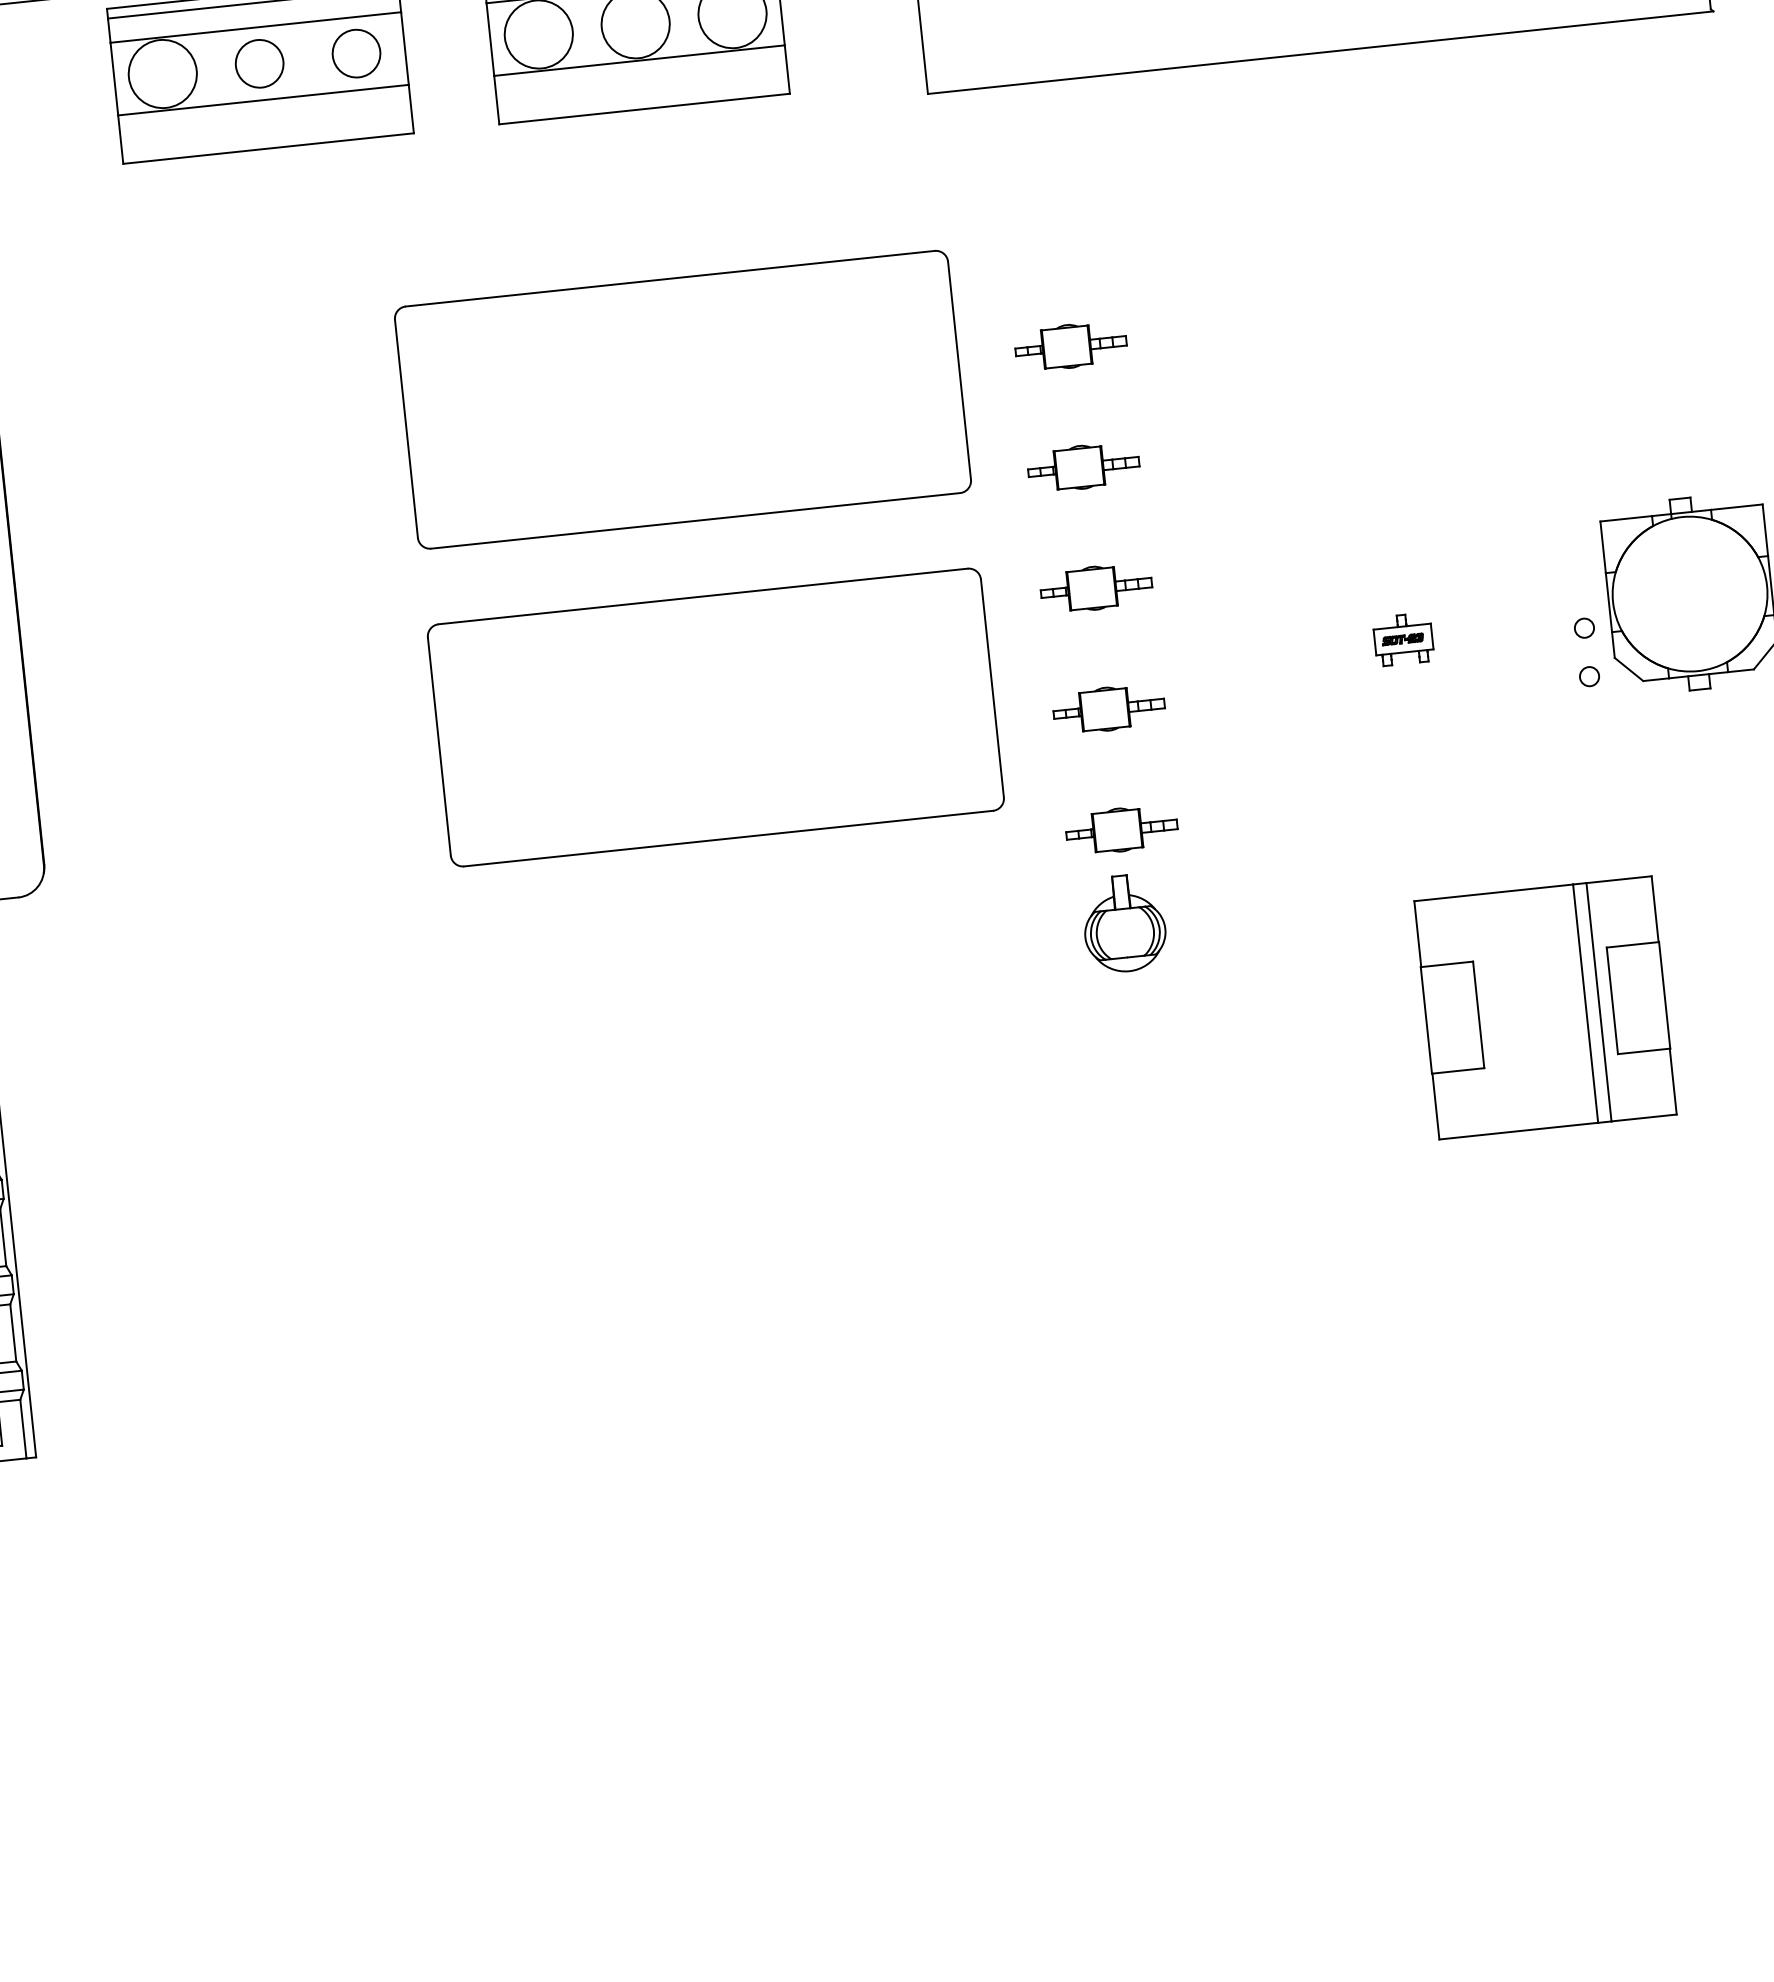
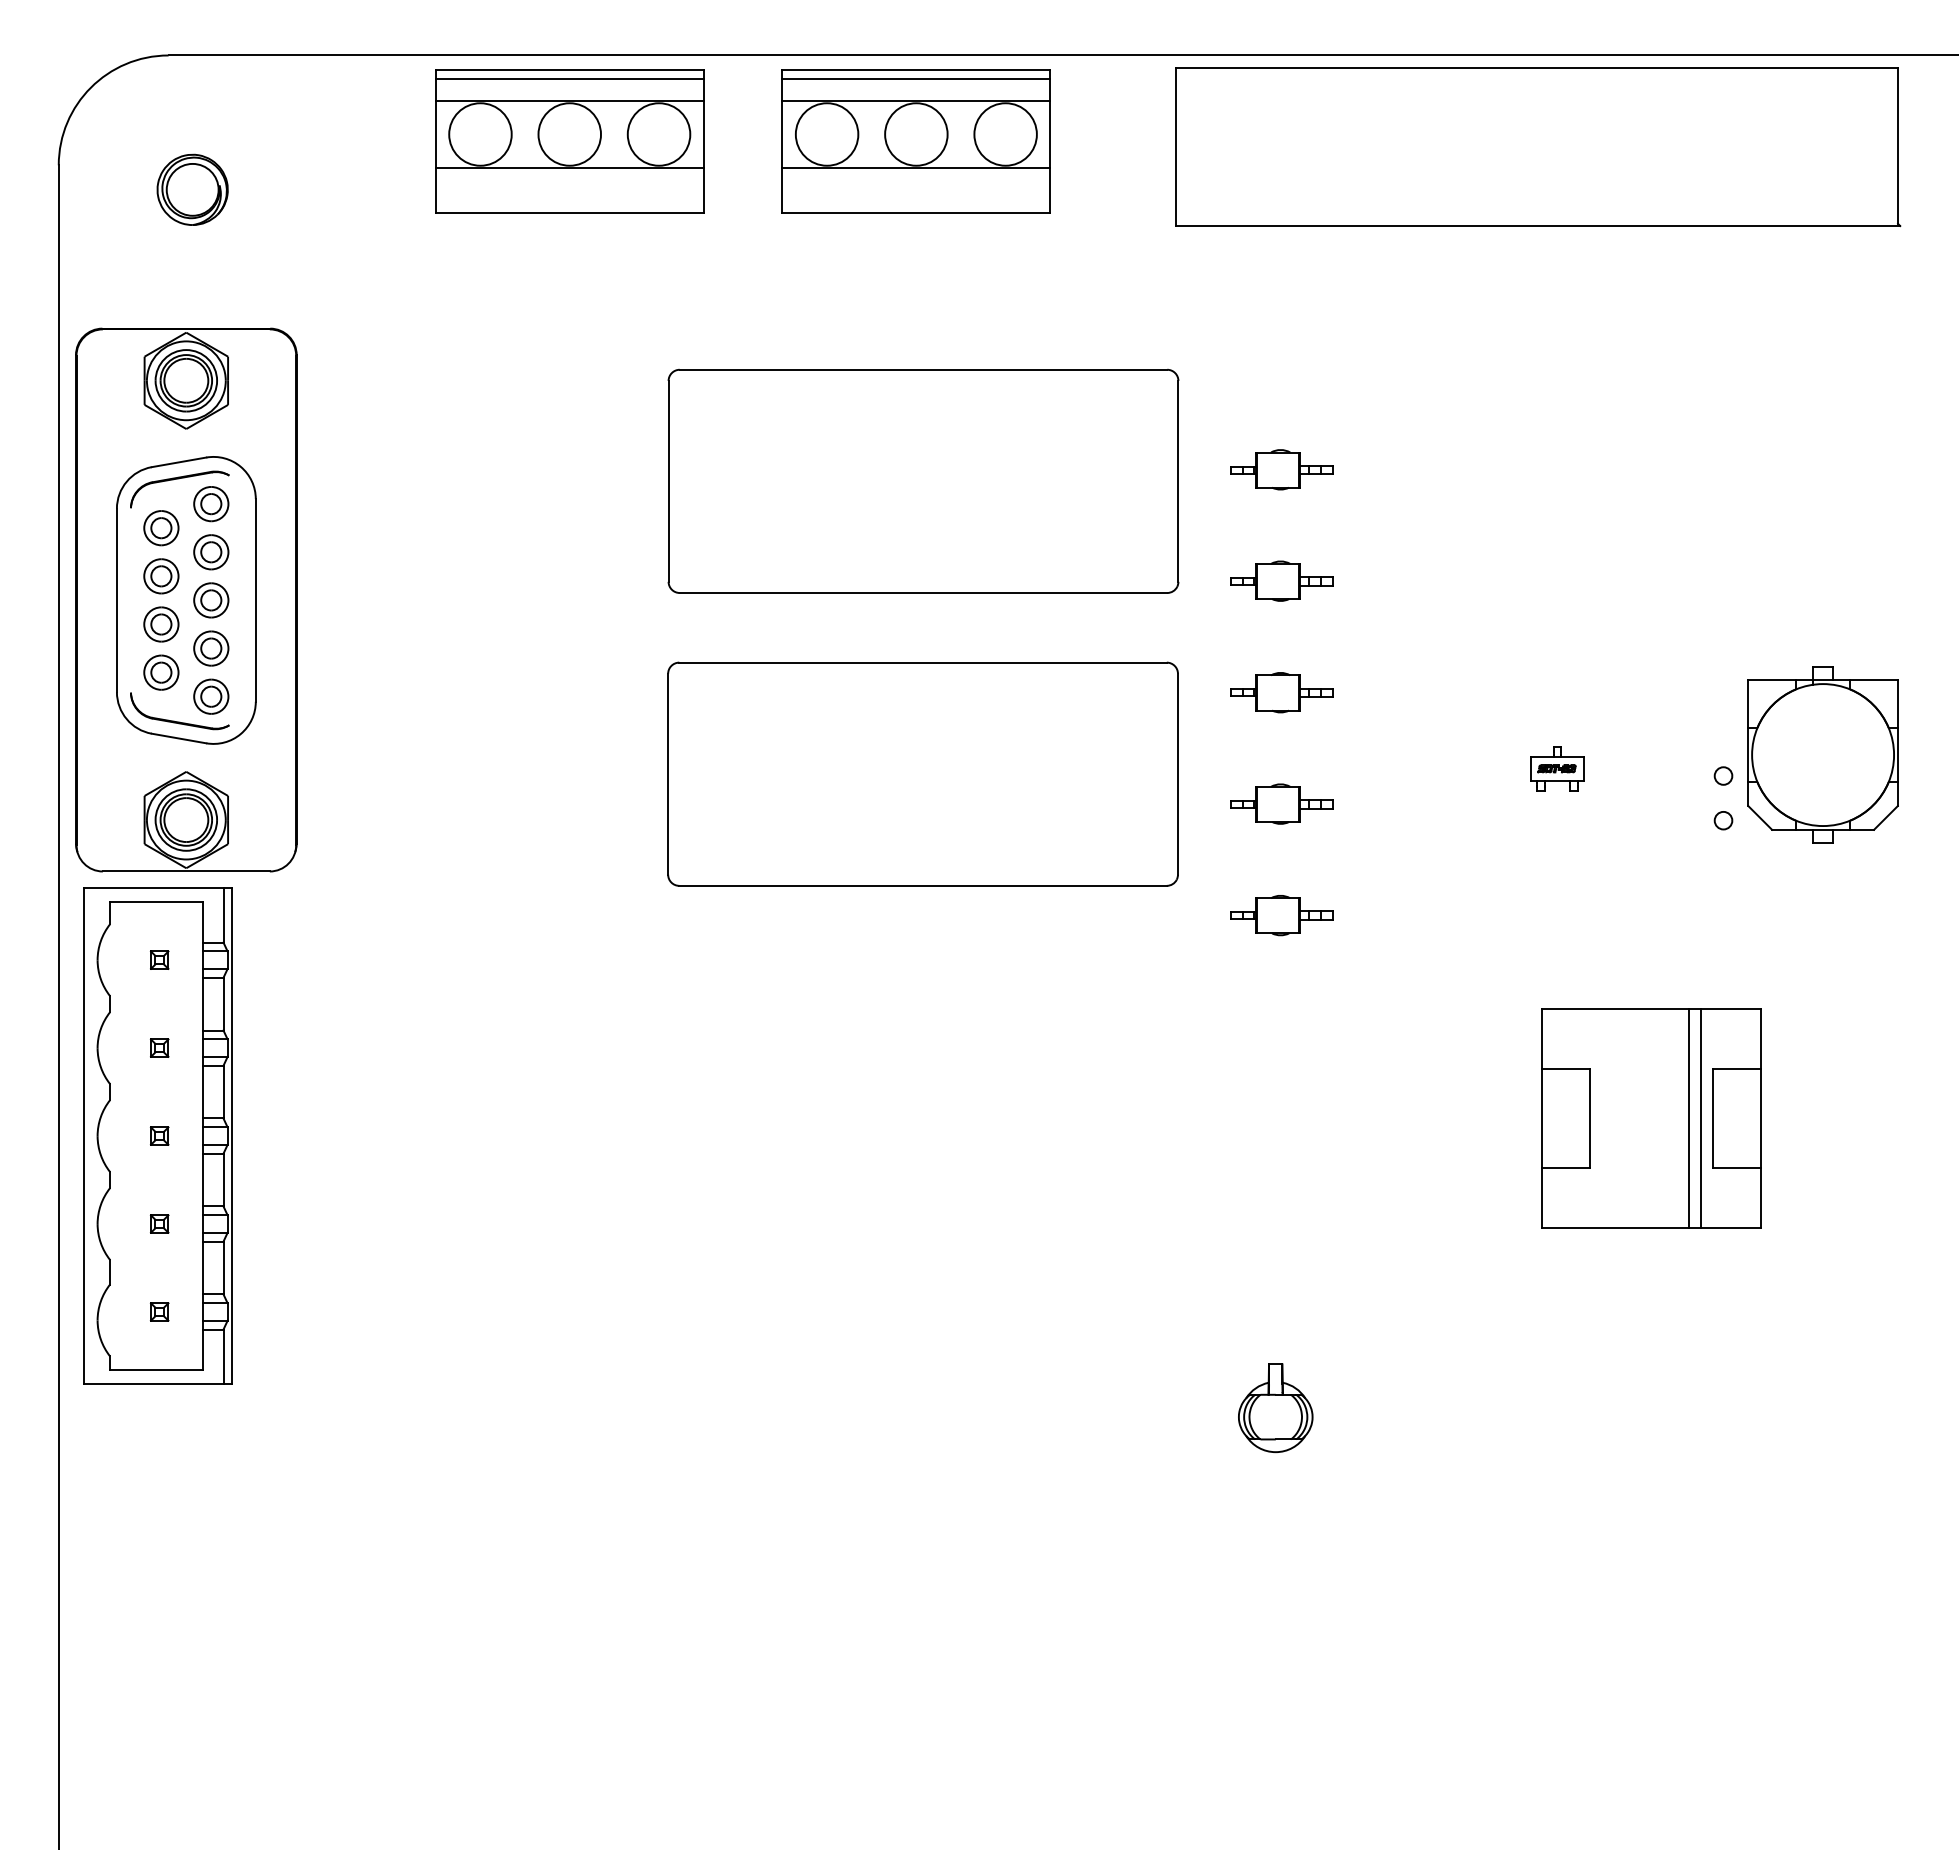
circle: (355, 53) -> (658, 134), size x1.43
circle: (259, 63) -> (569, 134), size x1.43
part: (1124, 923) -> (1275, 1408), moved

